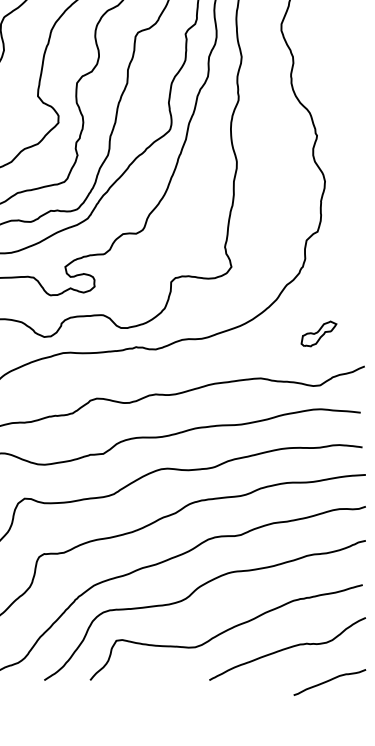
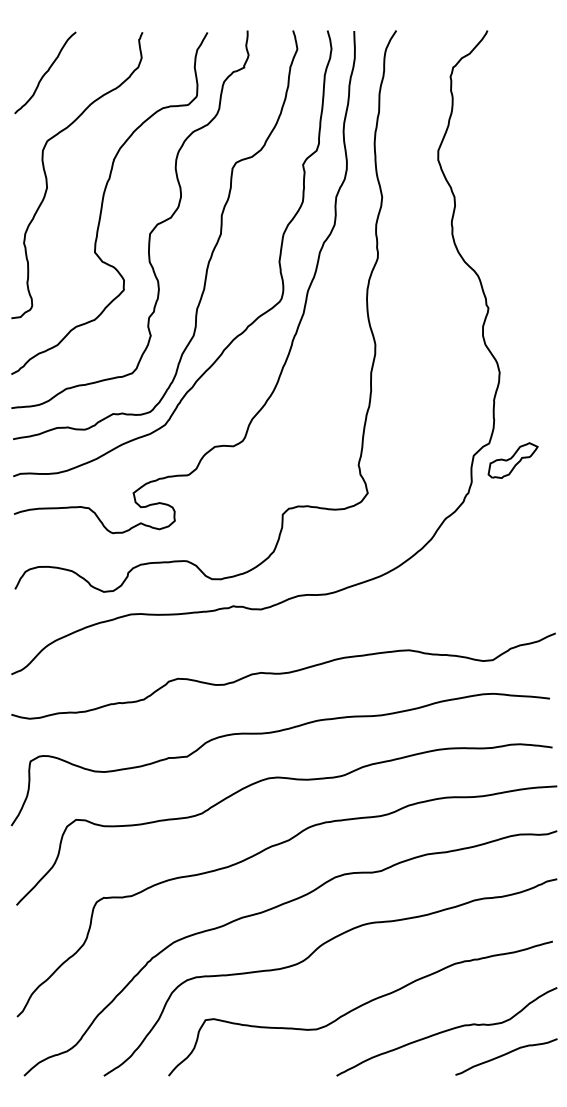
part: (318, 333) -> (512, 460), moved
curve: (329, 681) -> (505, 1055), moved

